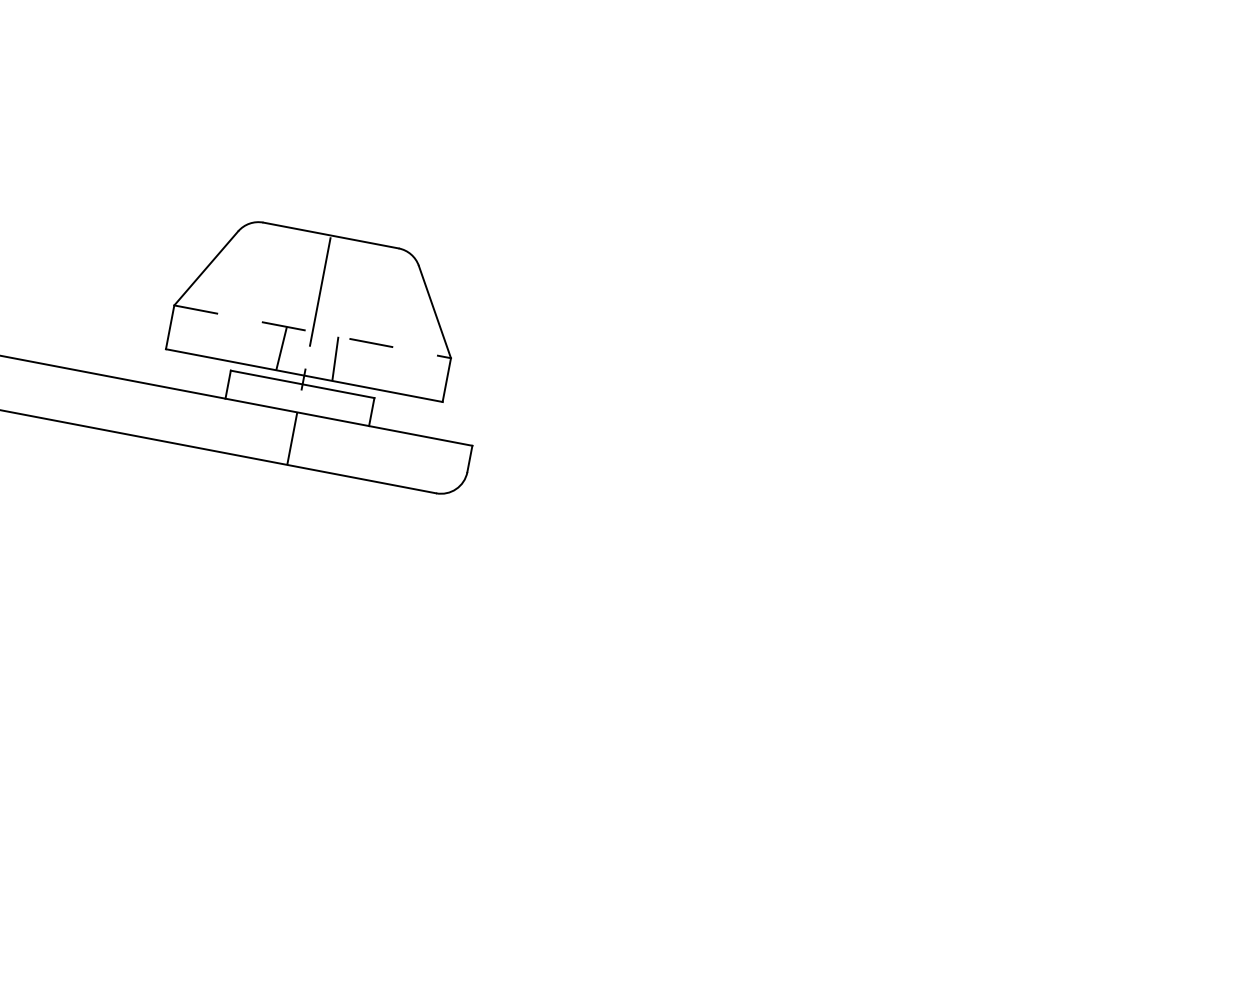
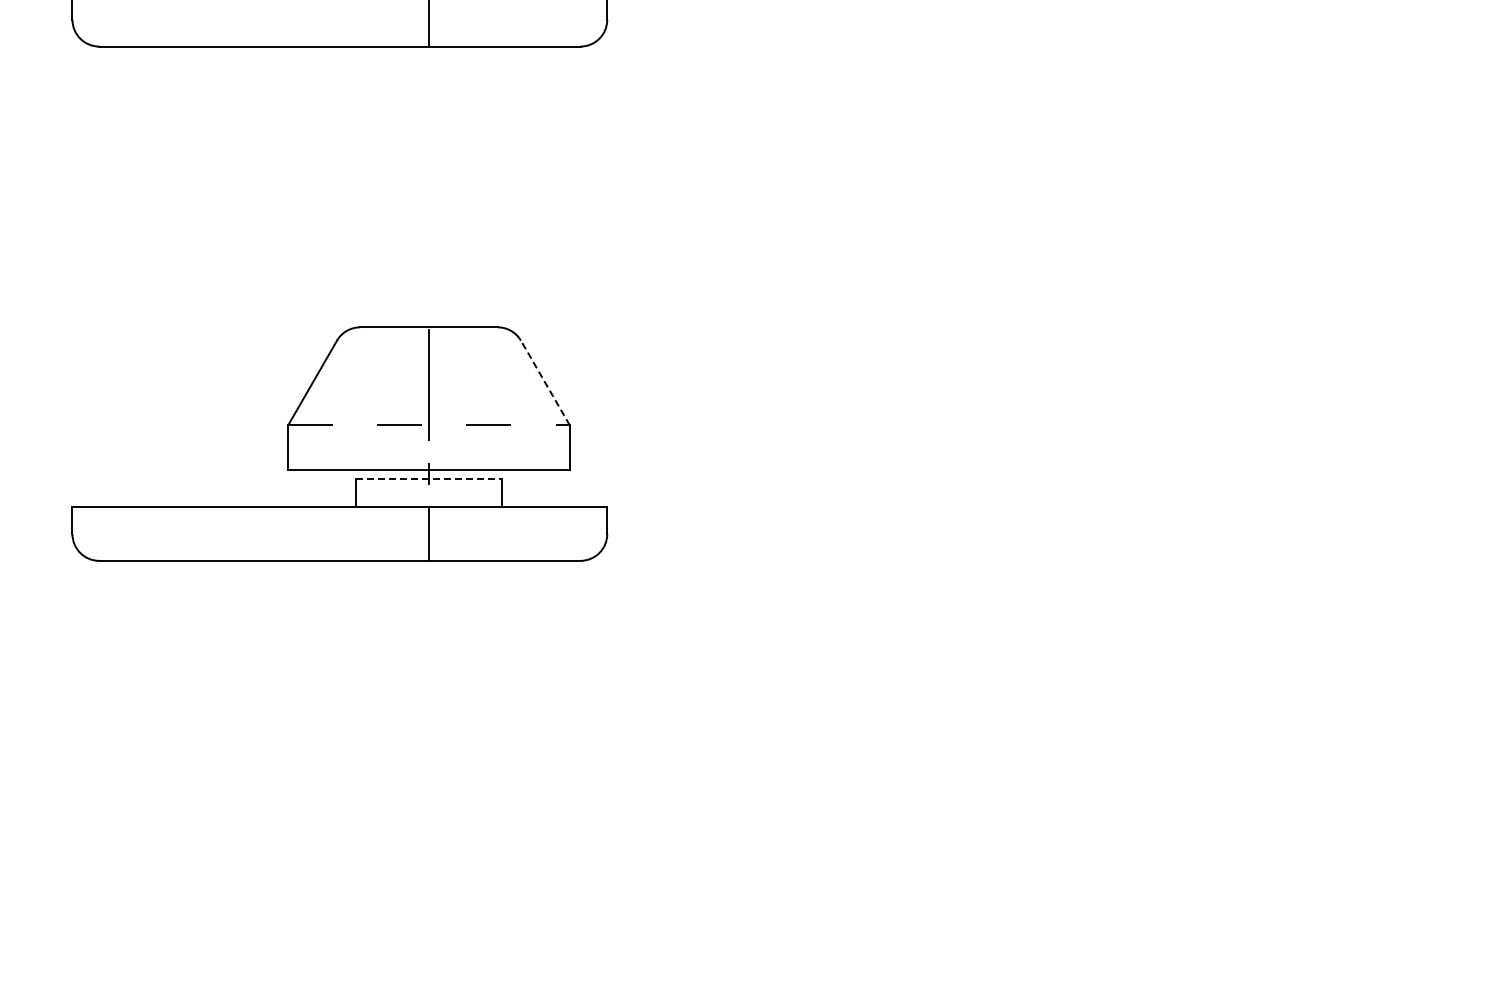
line: (434, 312) -> (545, 383), solid -> dashed
line: (281, 348) -> (401, 447), removed
line: (335, 358) -> (456, 447), removed
line: (303, 384) -> (429, 478), solid -> dashed

